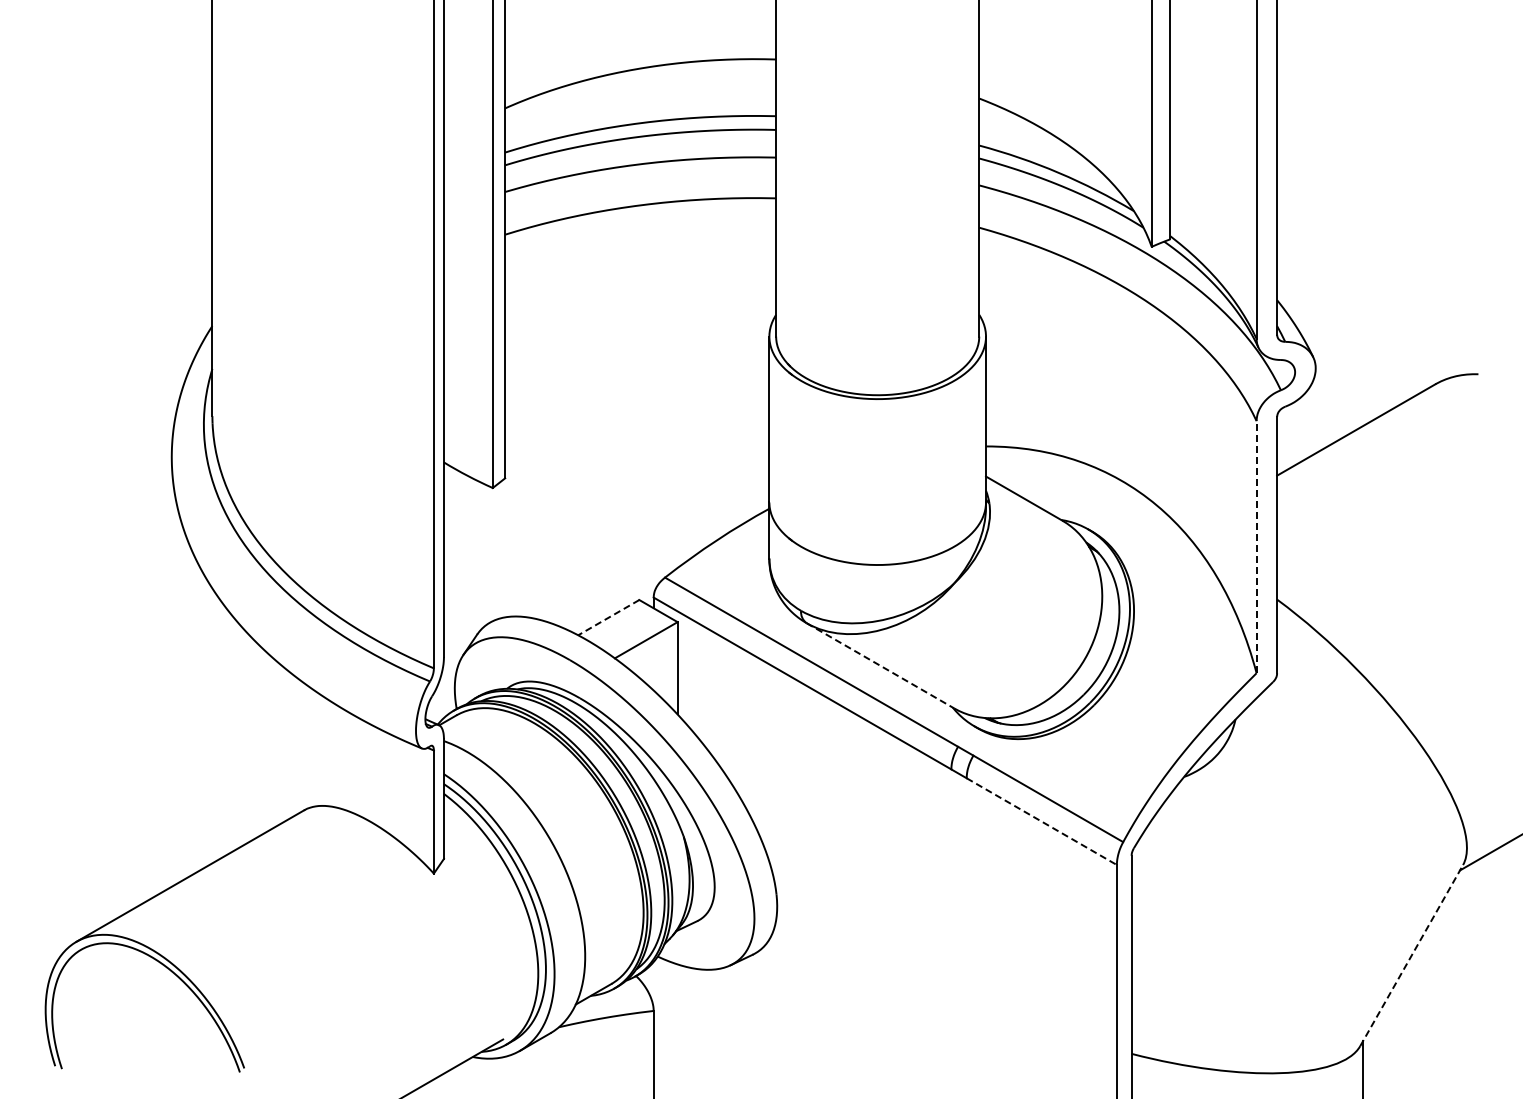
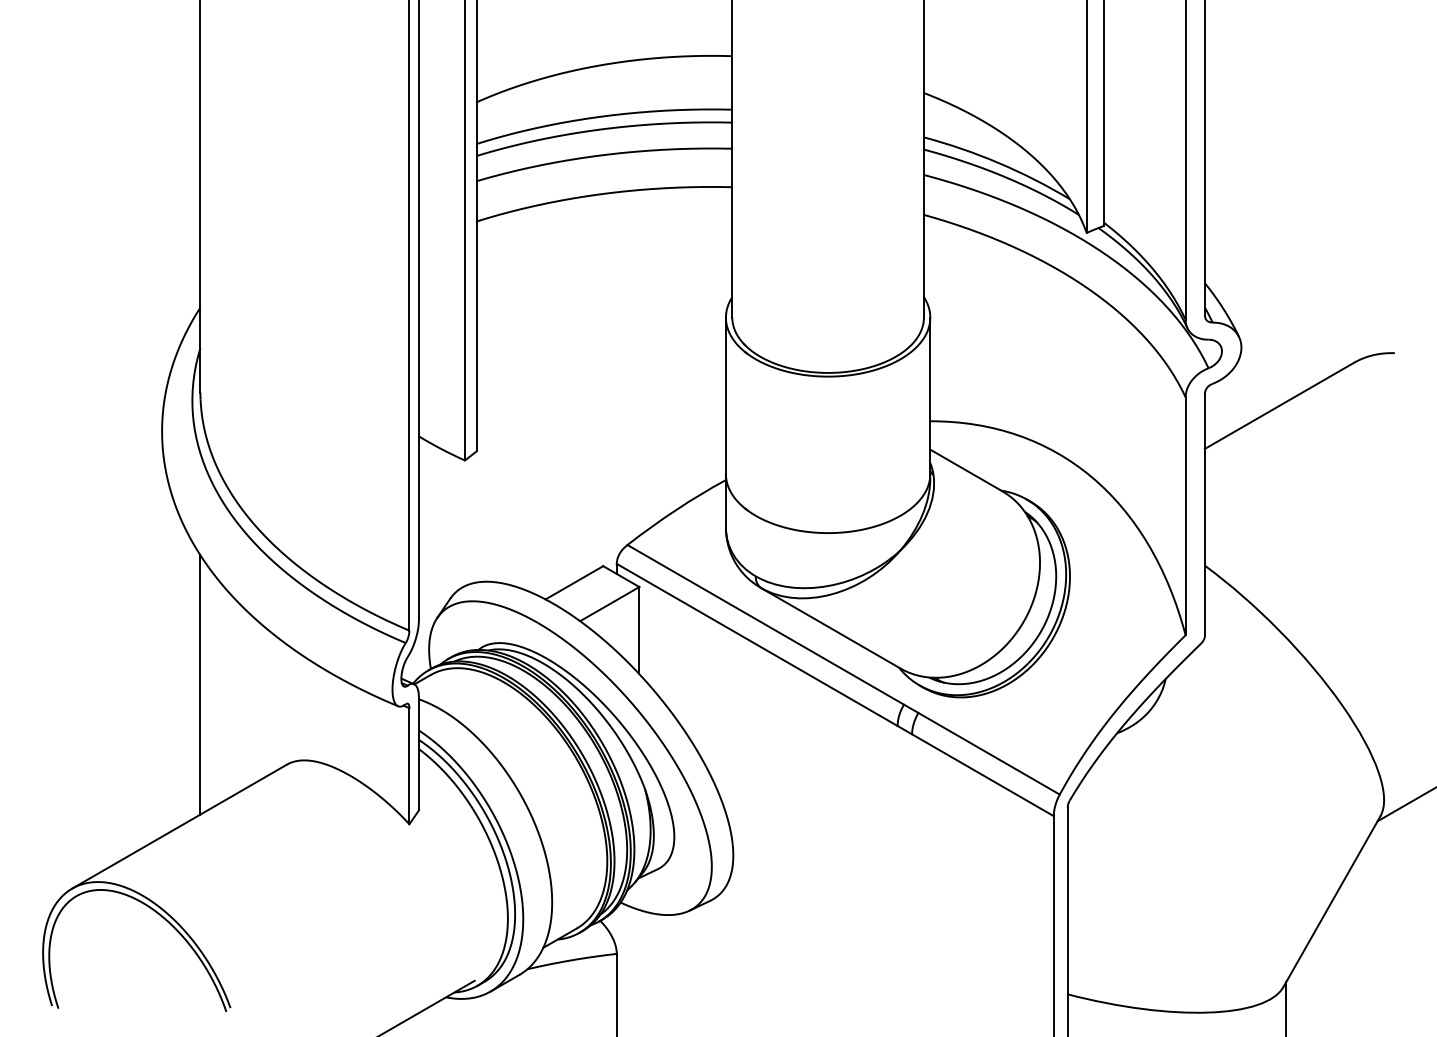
line: (1256, 546) -> (1185, 515), dashed -> solid
line: (608, 617) -> (574, 582), dashed -> solid
line: (880, 666) -> (830, 628), dashed -> solid
line: (212, 725) -> (200, 684), added
line: (1041, 821) -> (982, 775), dashed -> solid
line: (1411, 955) -> (1331, 901), dashed -> solid

